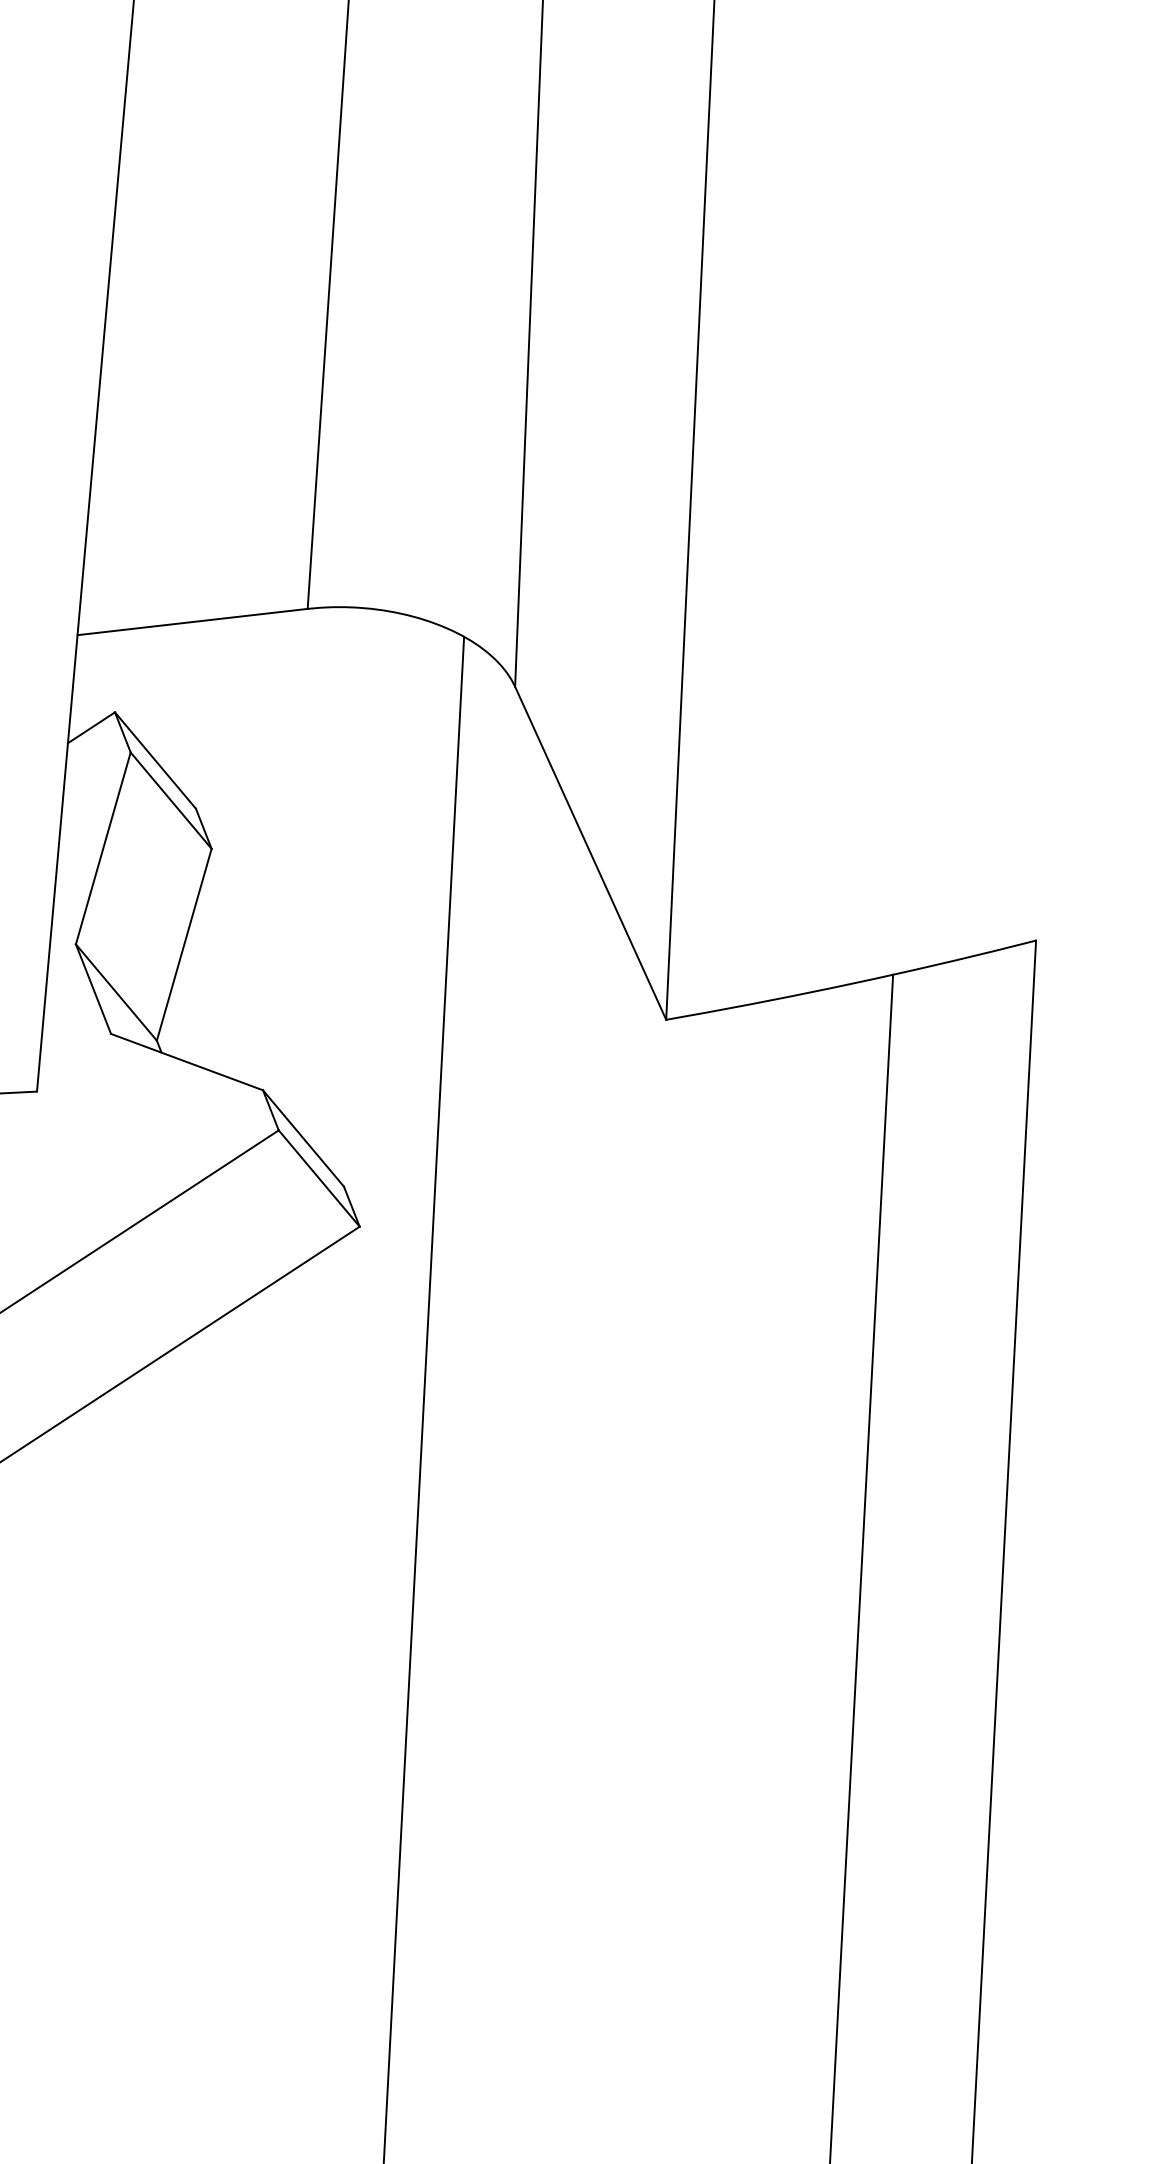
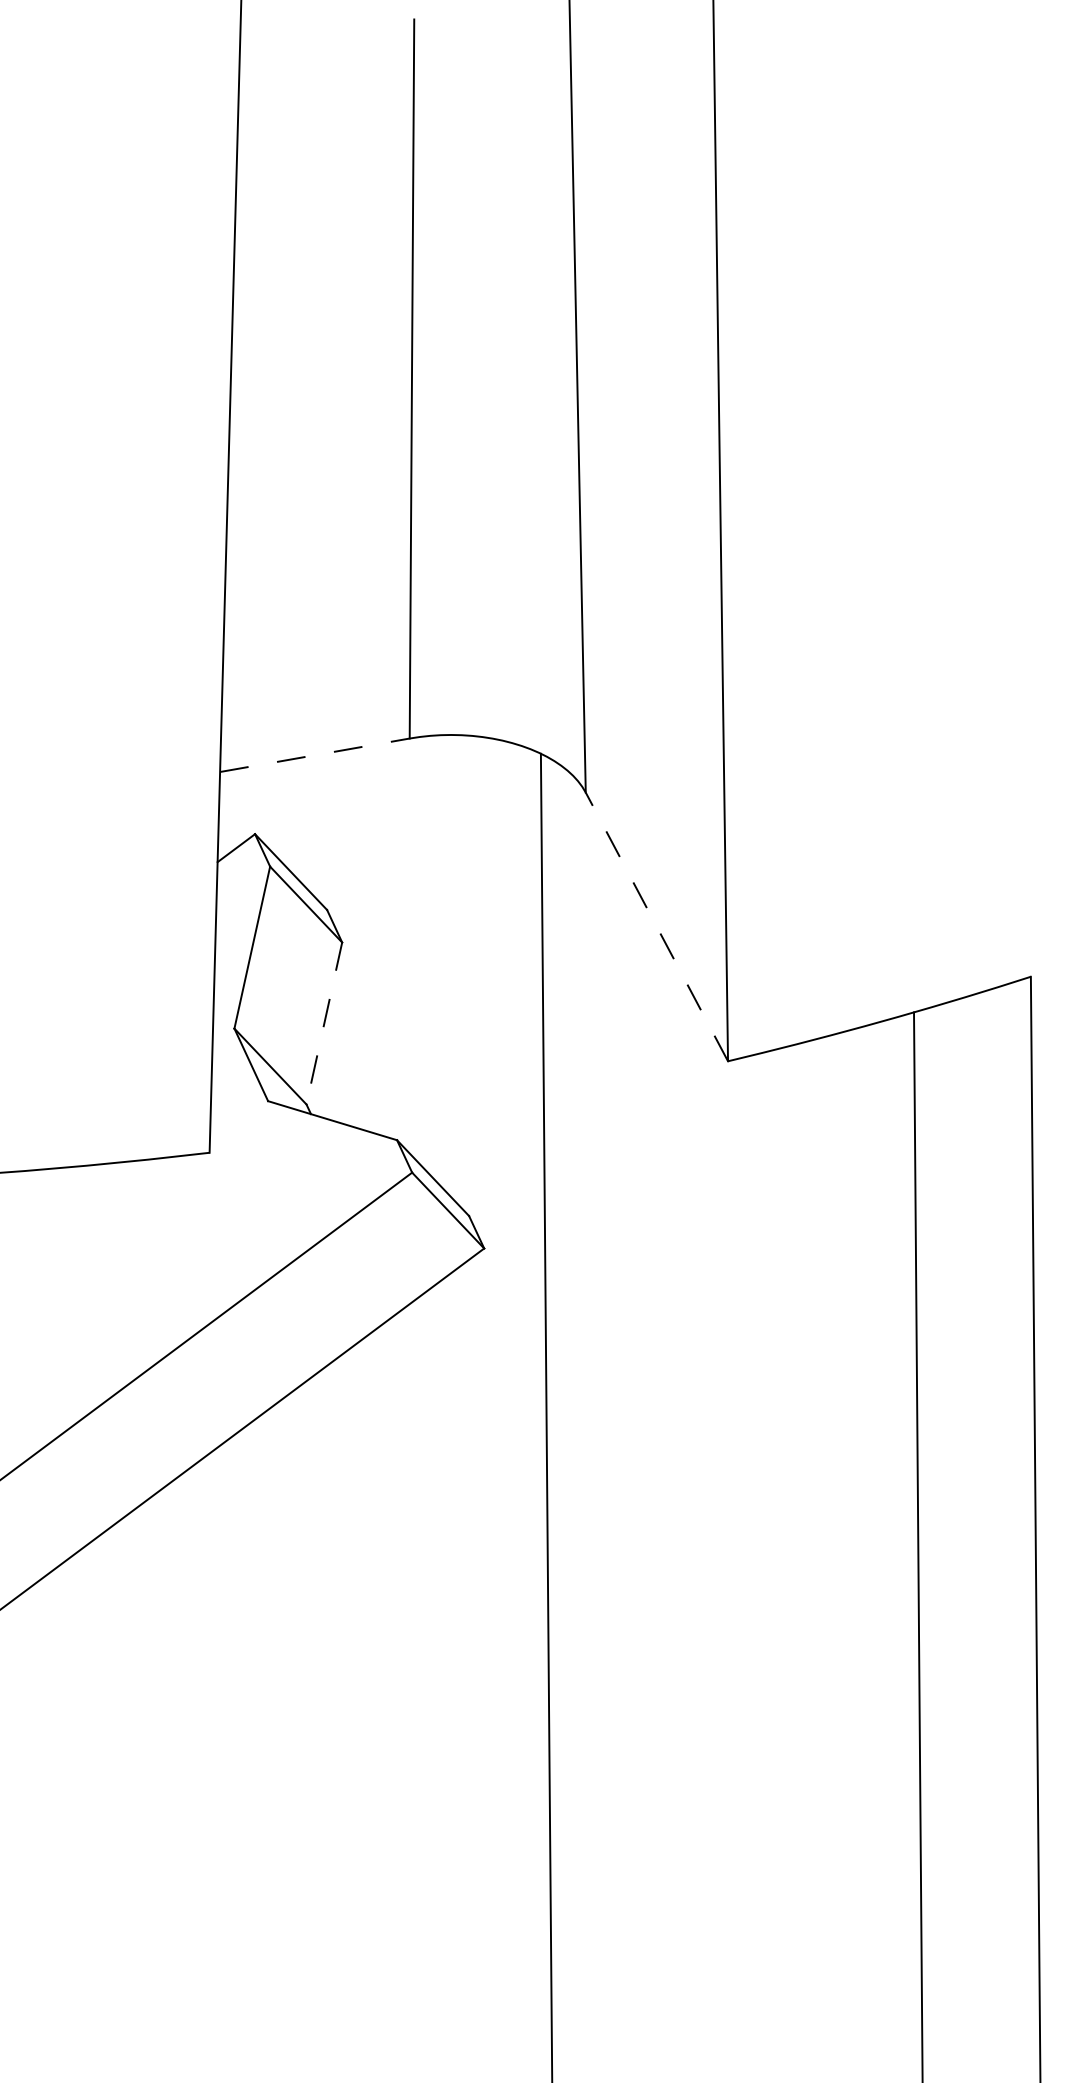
line: (193, 622) -> (315, 755), solid -> dashed
line: (590, 852) -> (656, 926), solid -> dashed
line: (184, 944) -> (324, 1023), solid -> dashed

